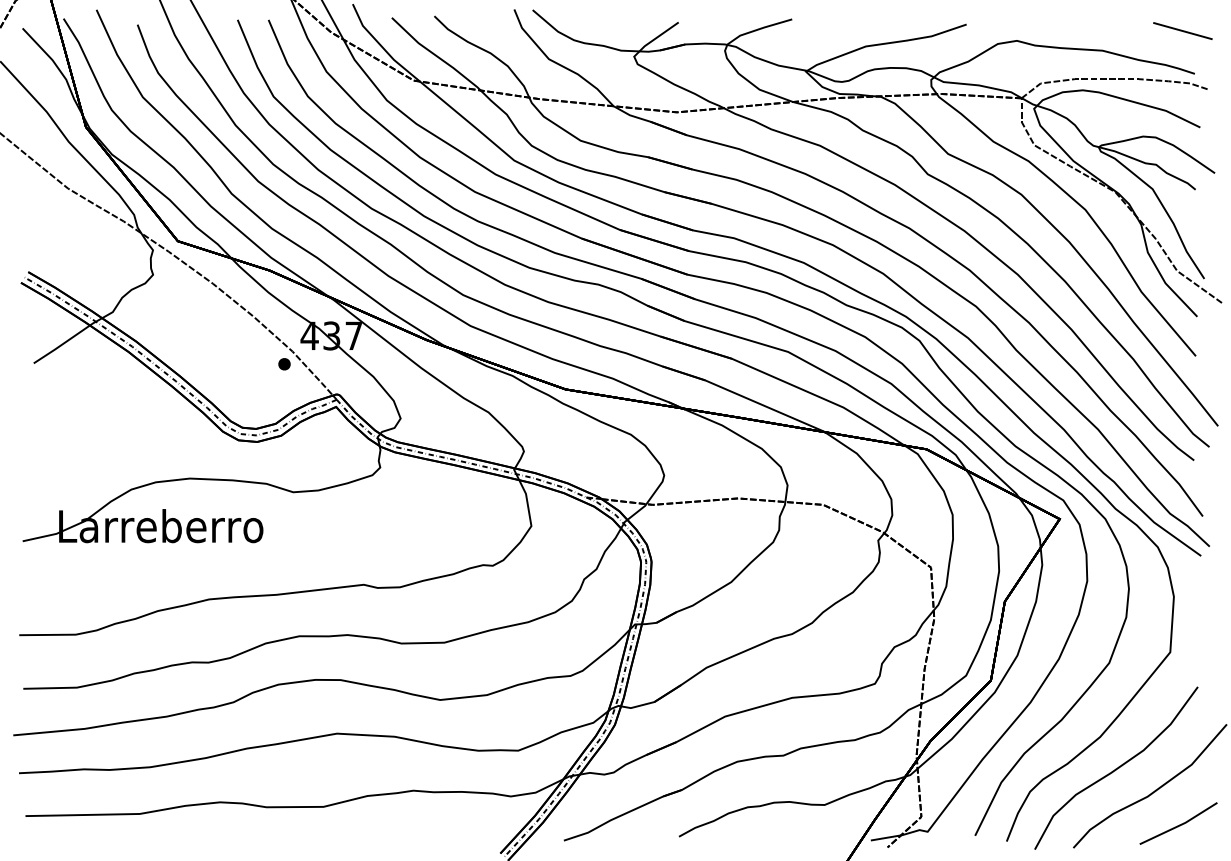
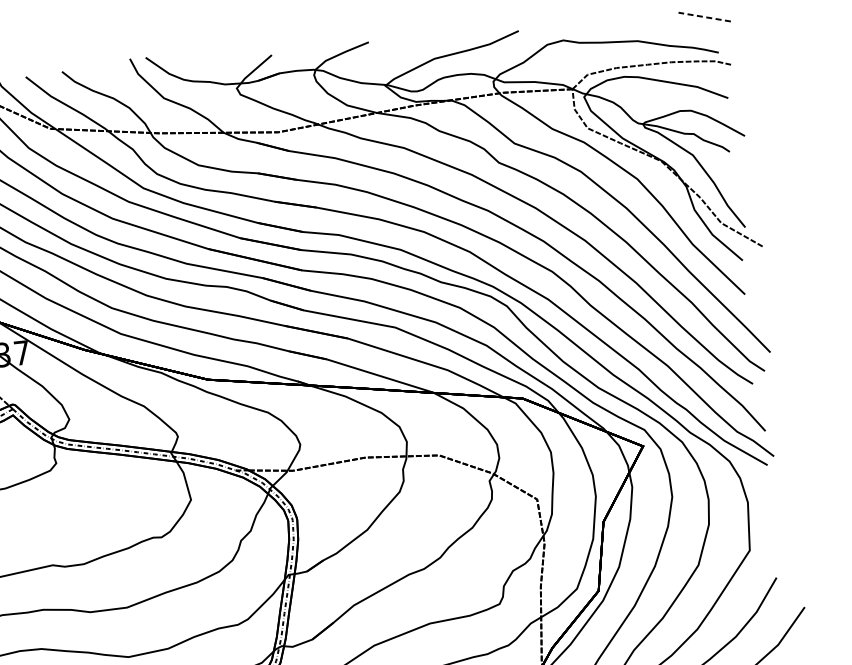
line: (1182, 31) -> (704, 17), solid -> dashed

